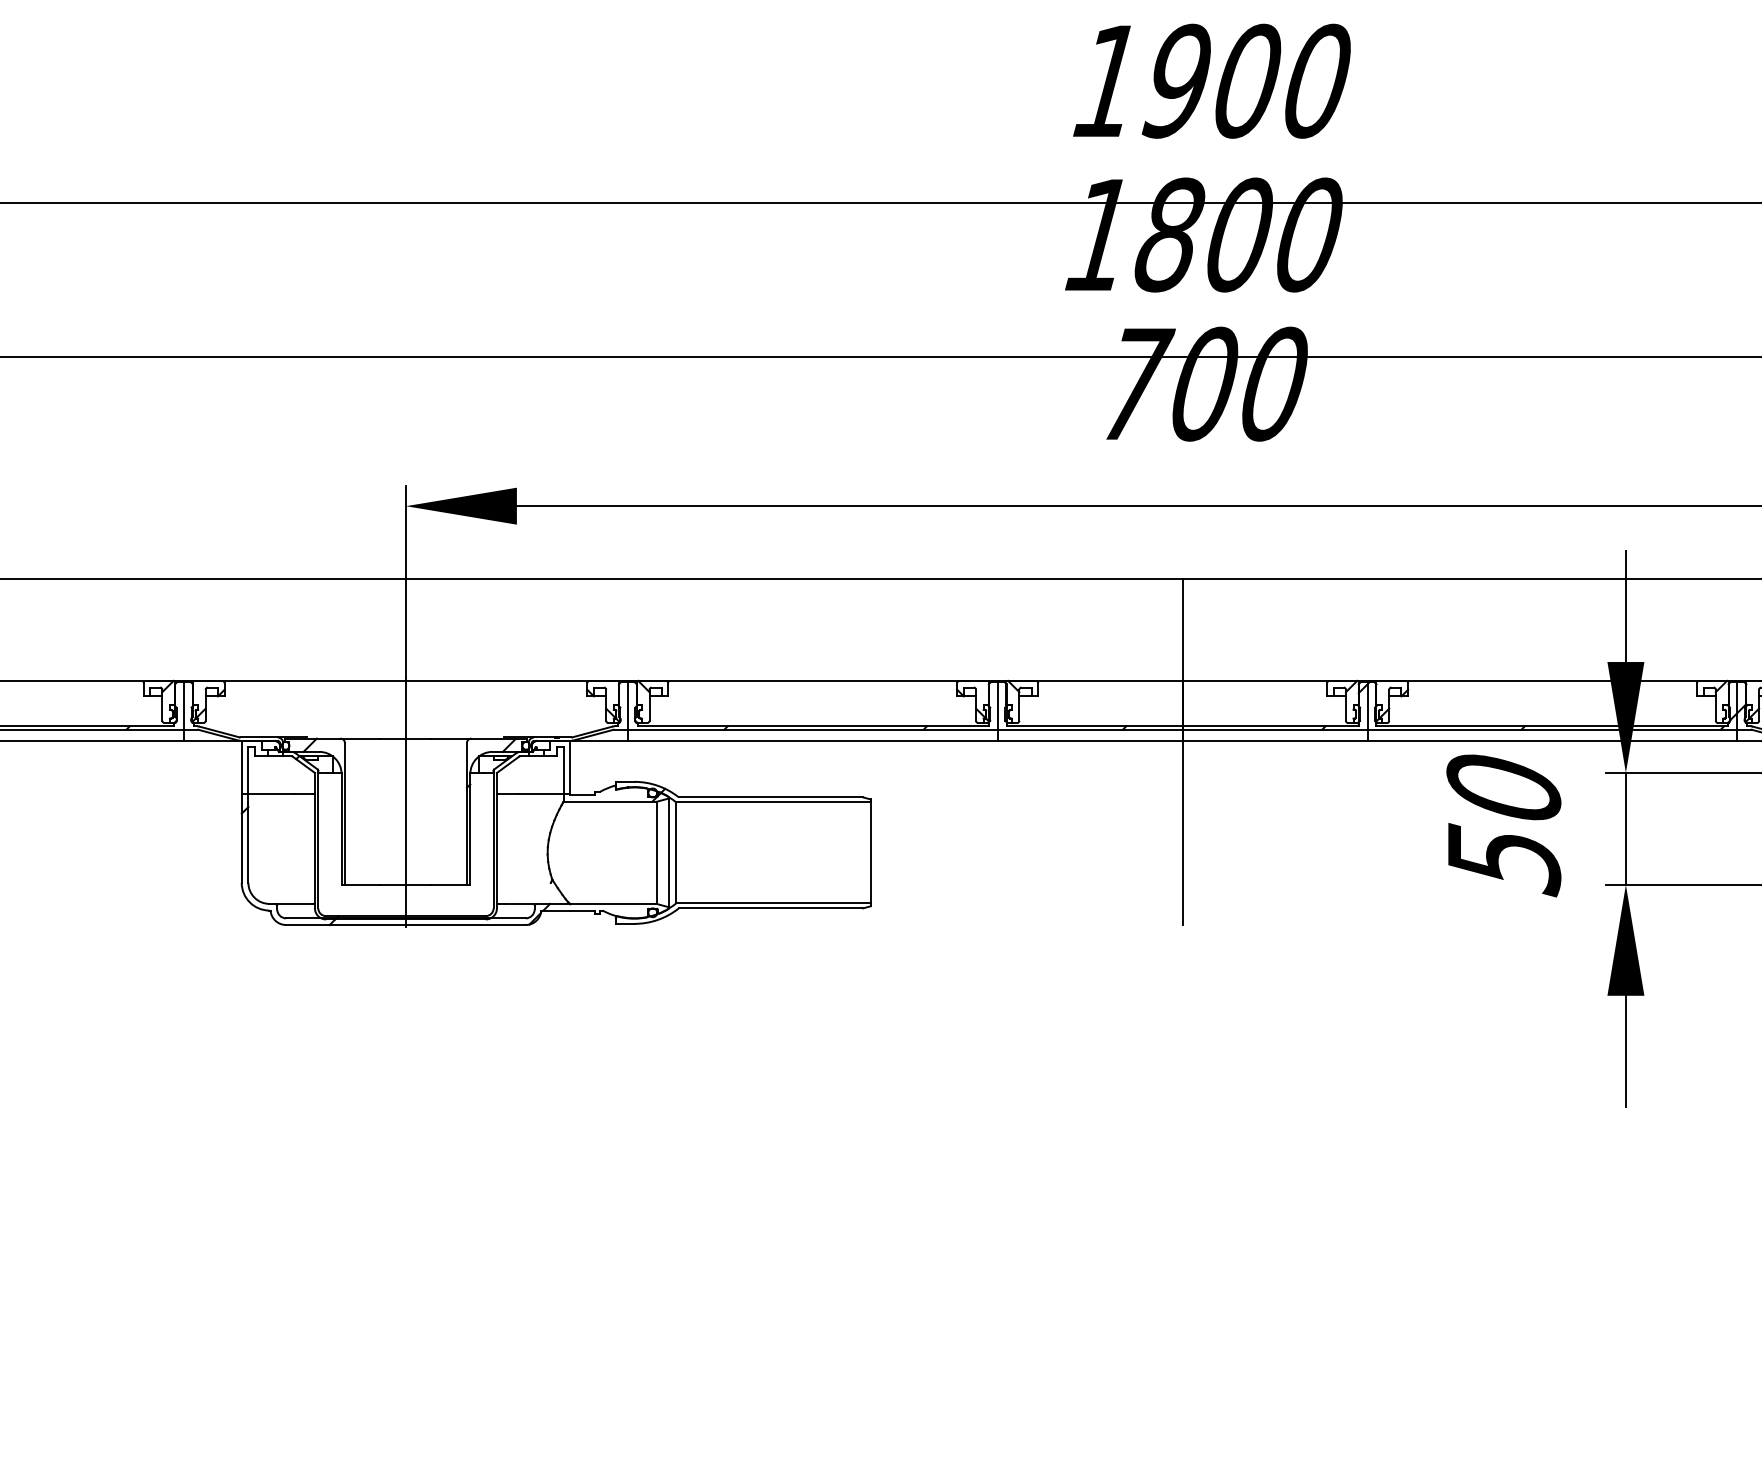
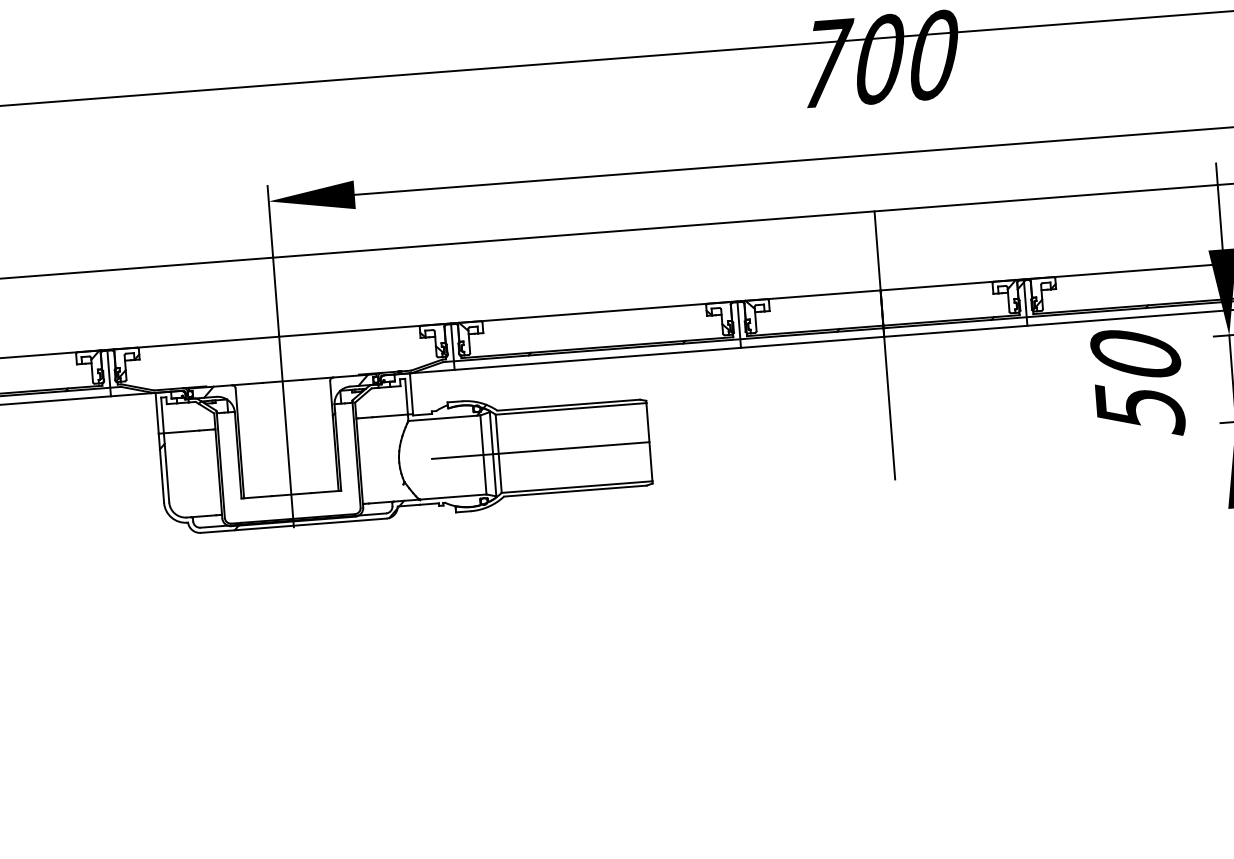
line: (730, 852) -> (540, 450), added

